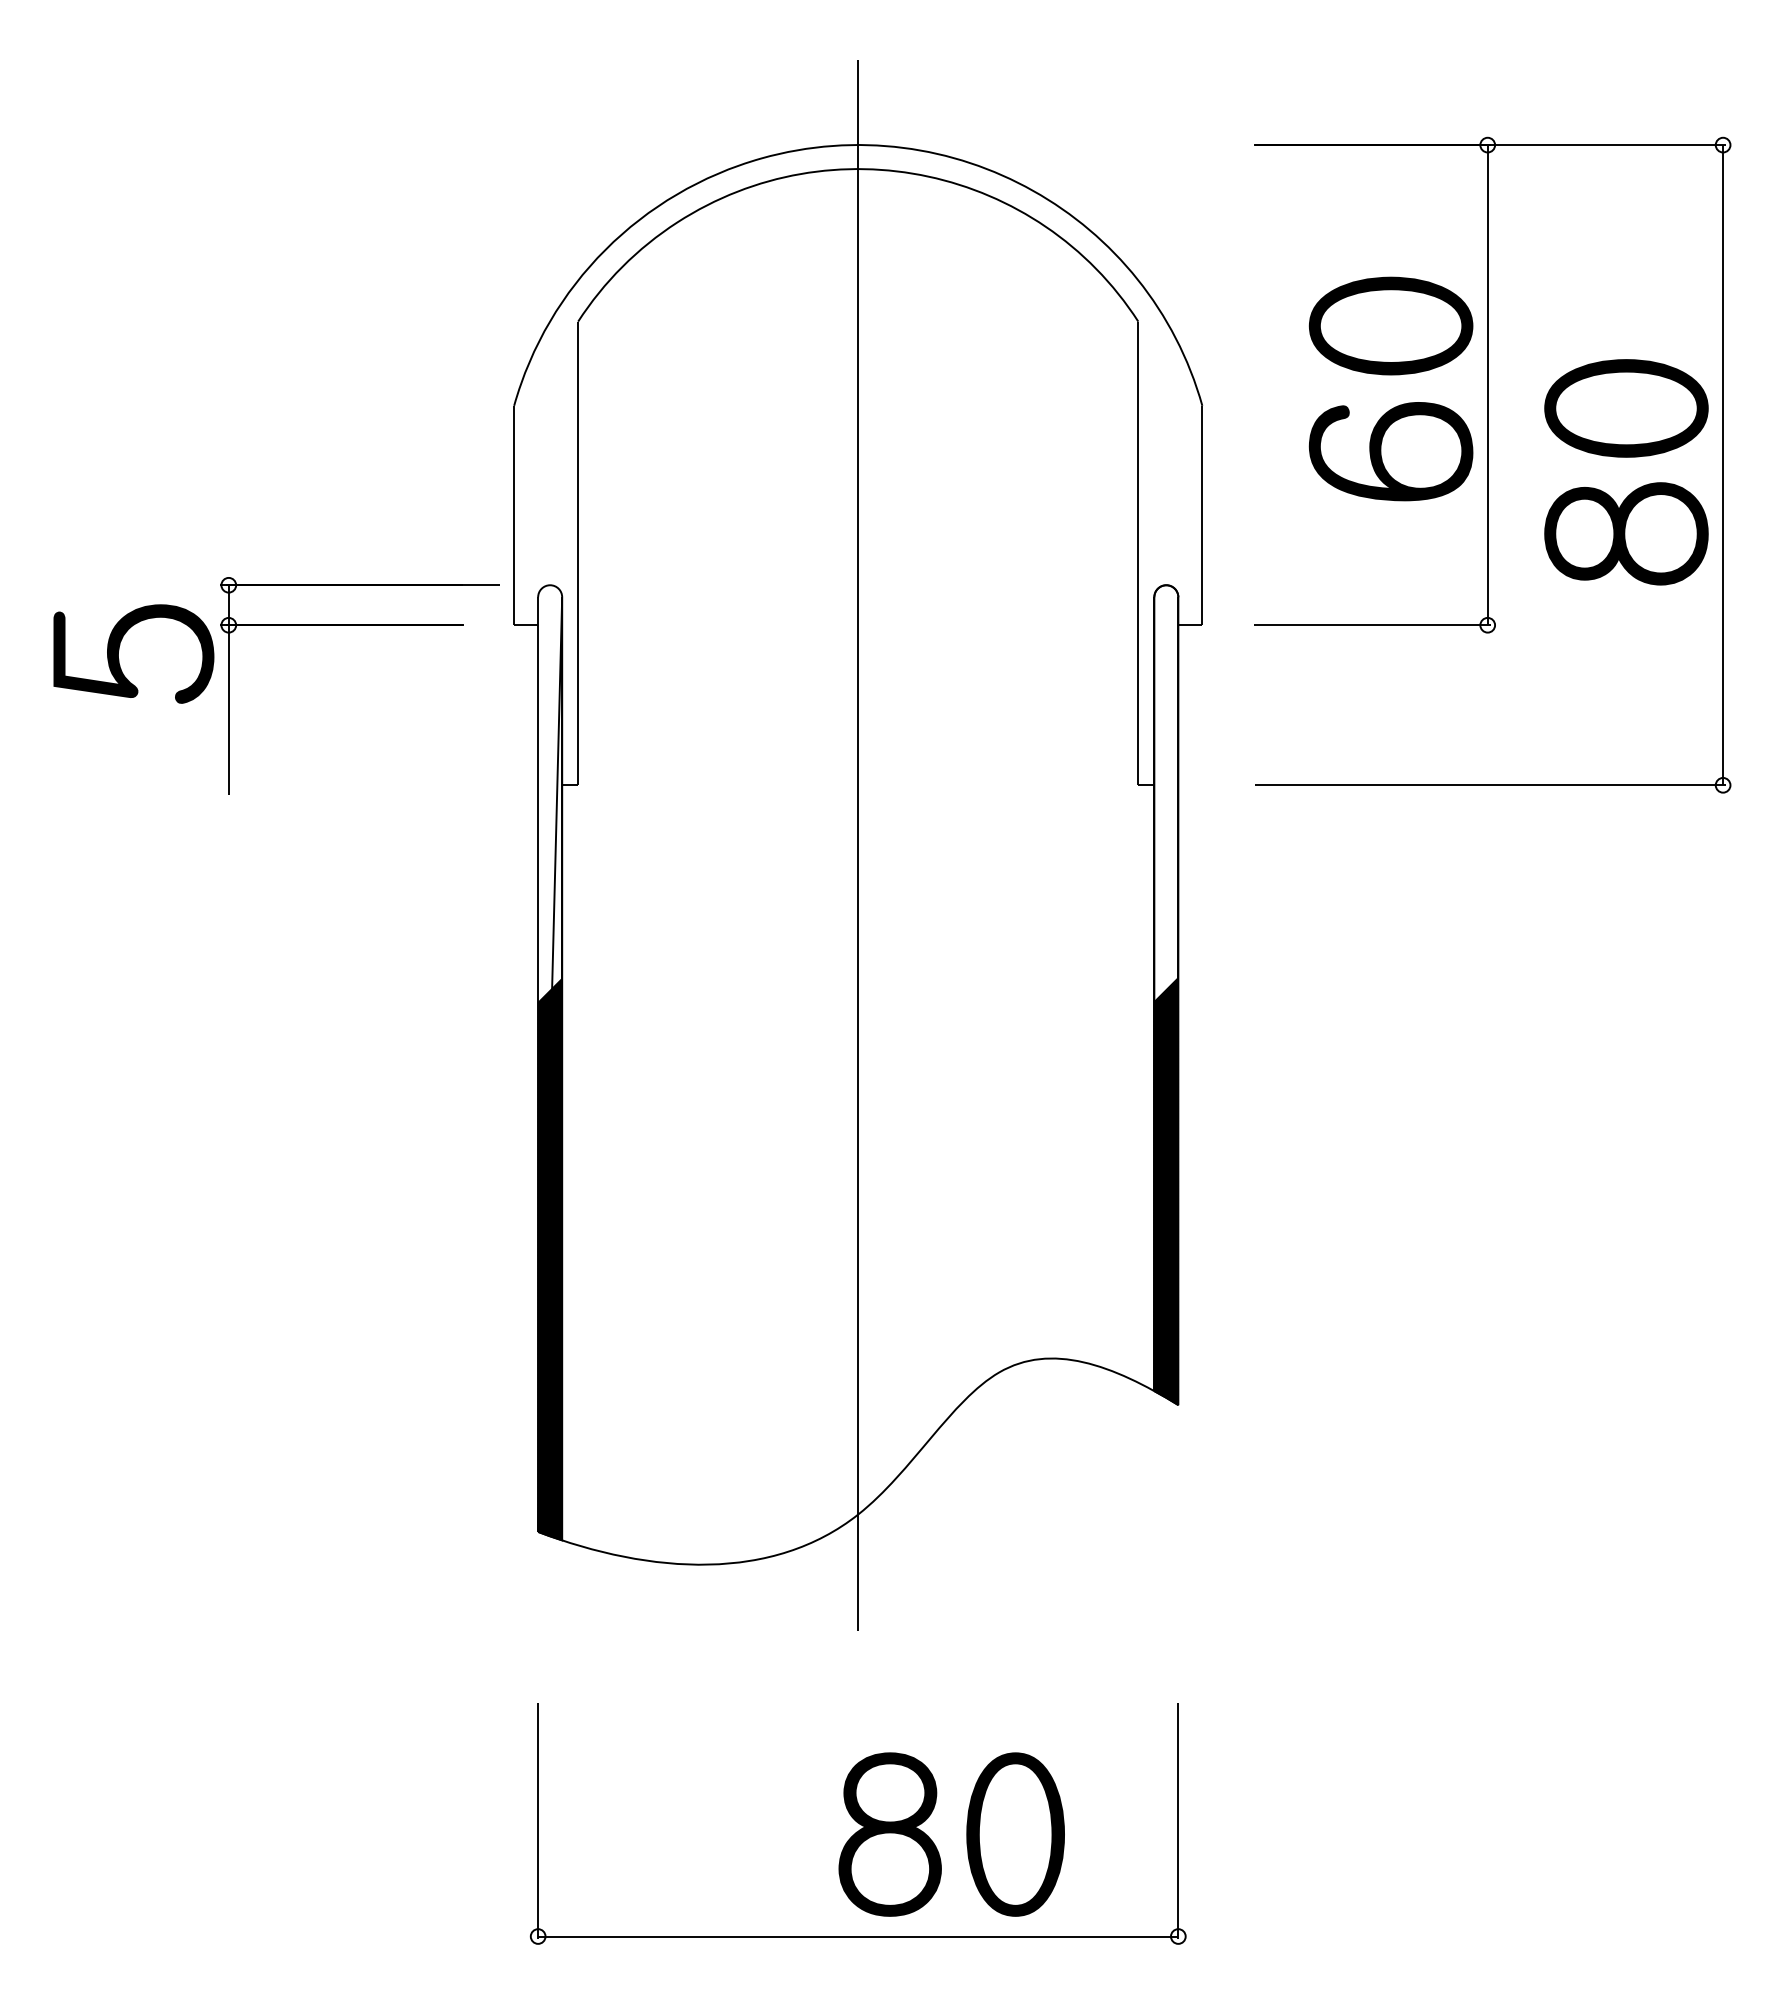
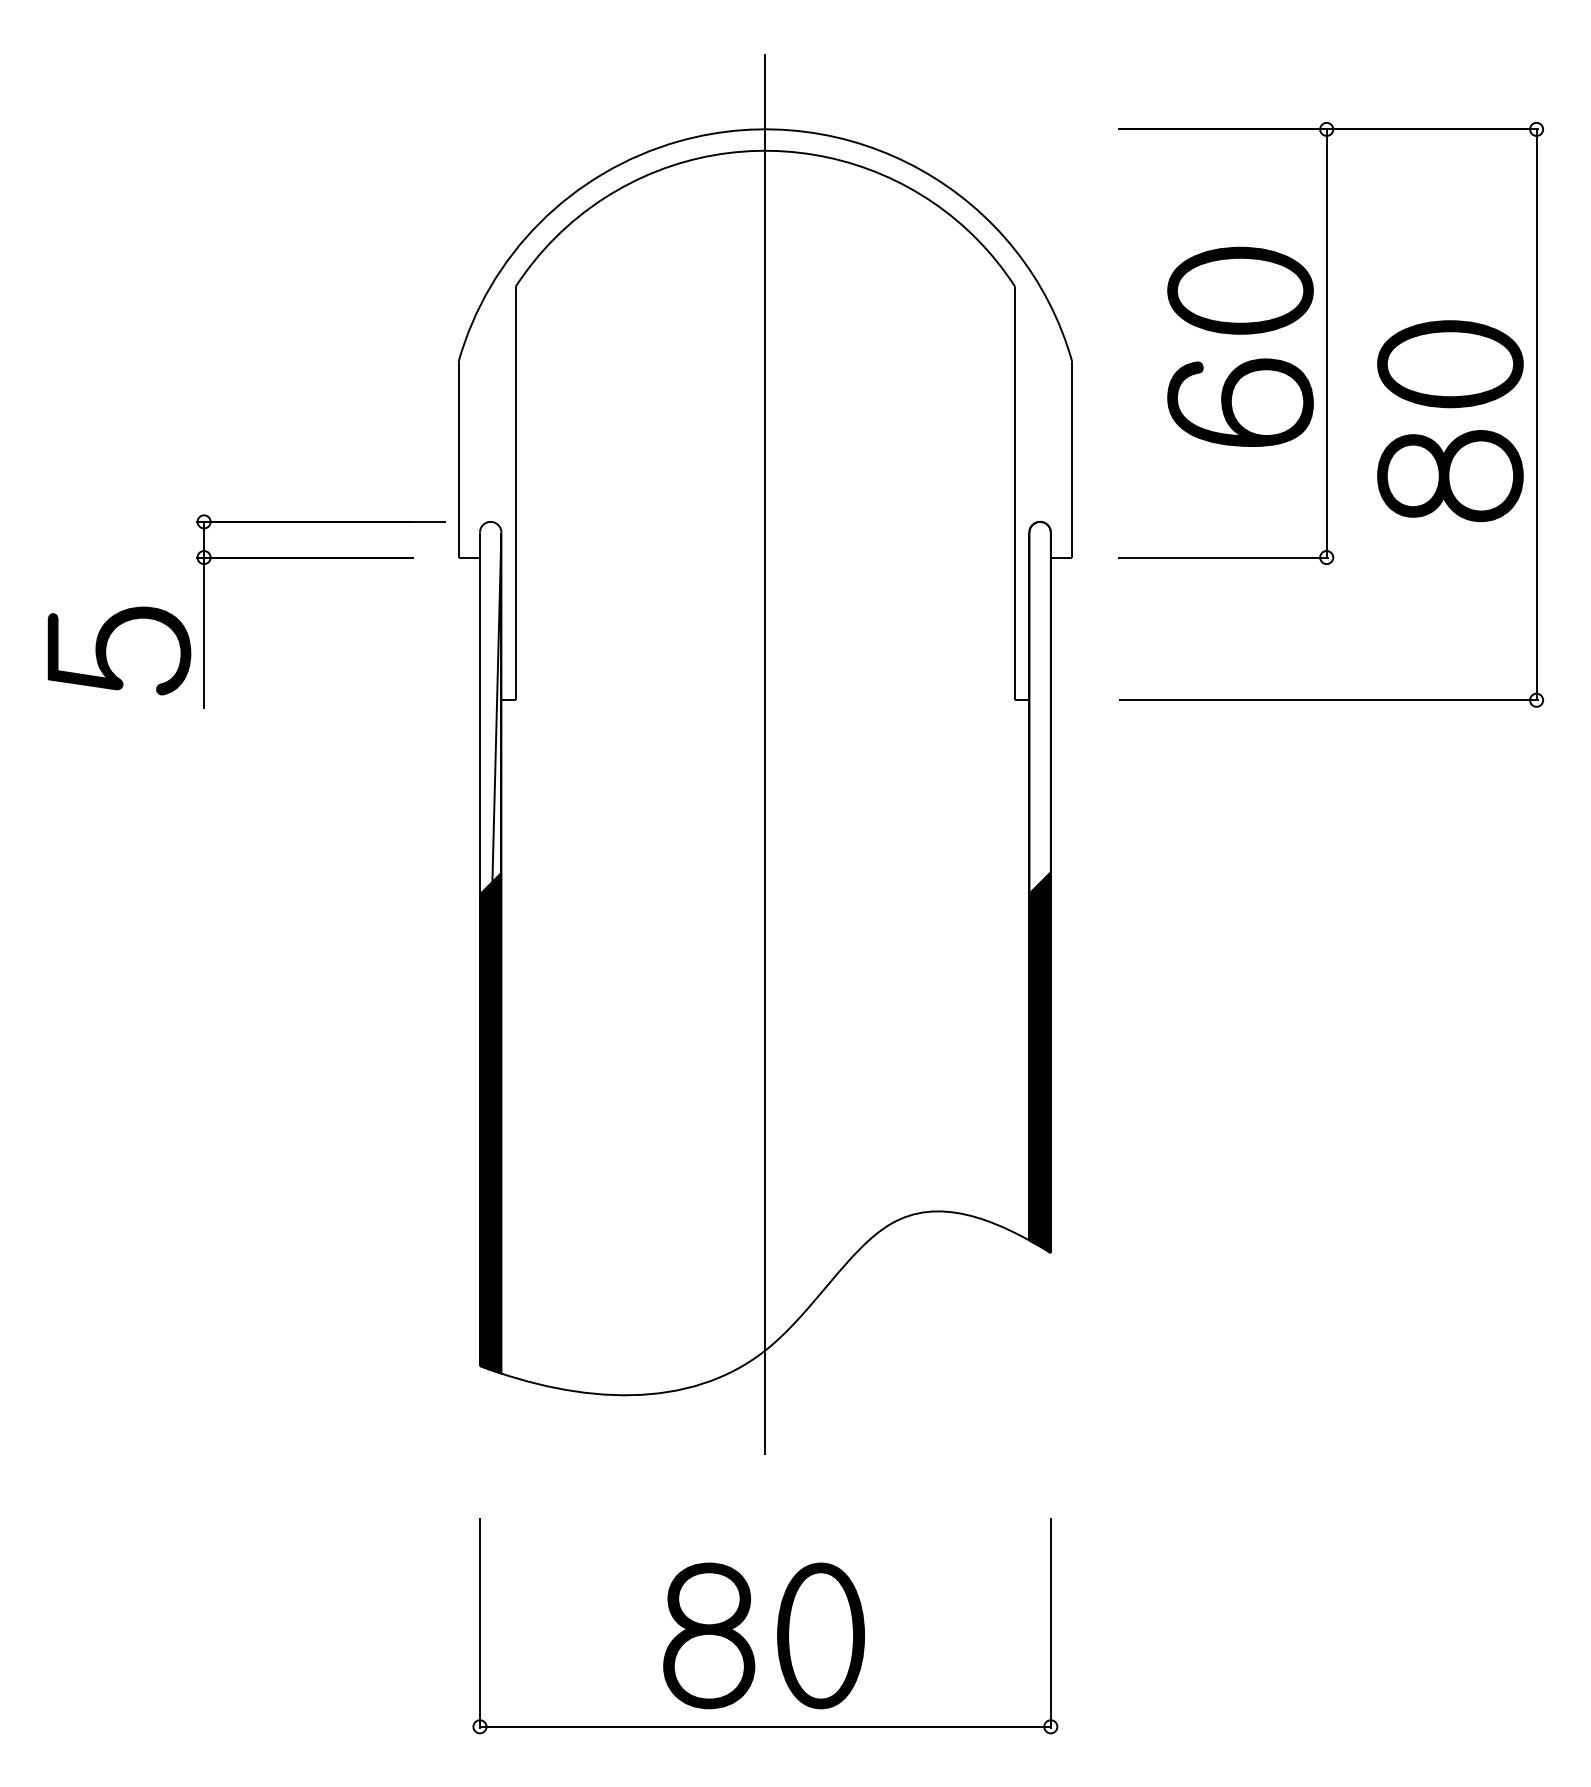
text: (133, 653) -> (119, 650), moved
text: (951, 1834) -> (763, 1635), moved

